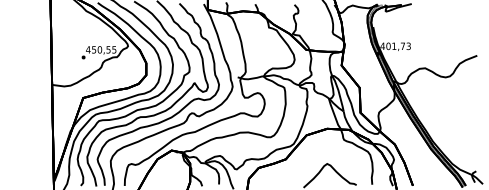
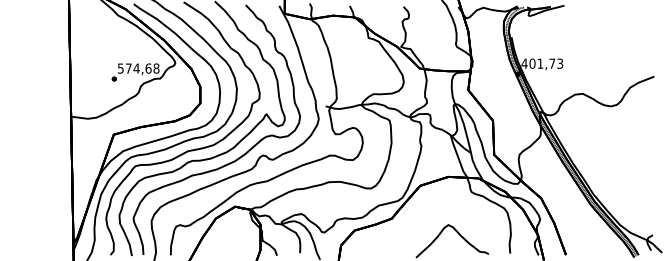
text: (101, 49) -> (138, 68), 450,55 -> 574,68

